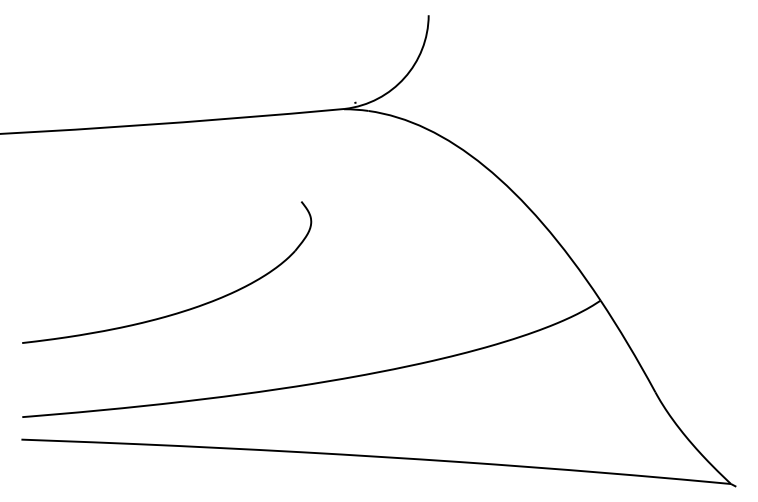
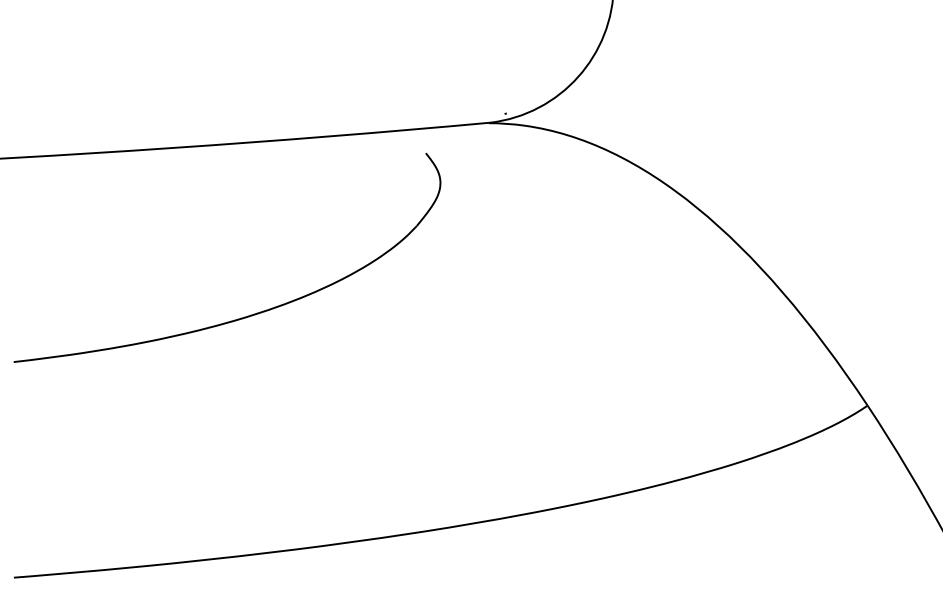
part: (179, 311) -> (245, 315), moved

